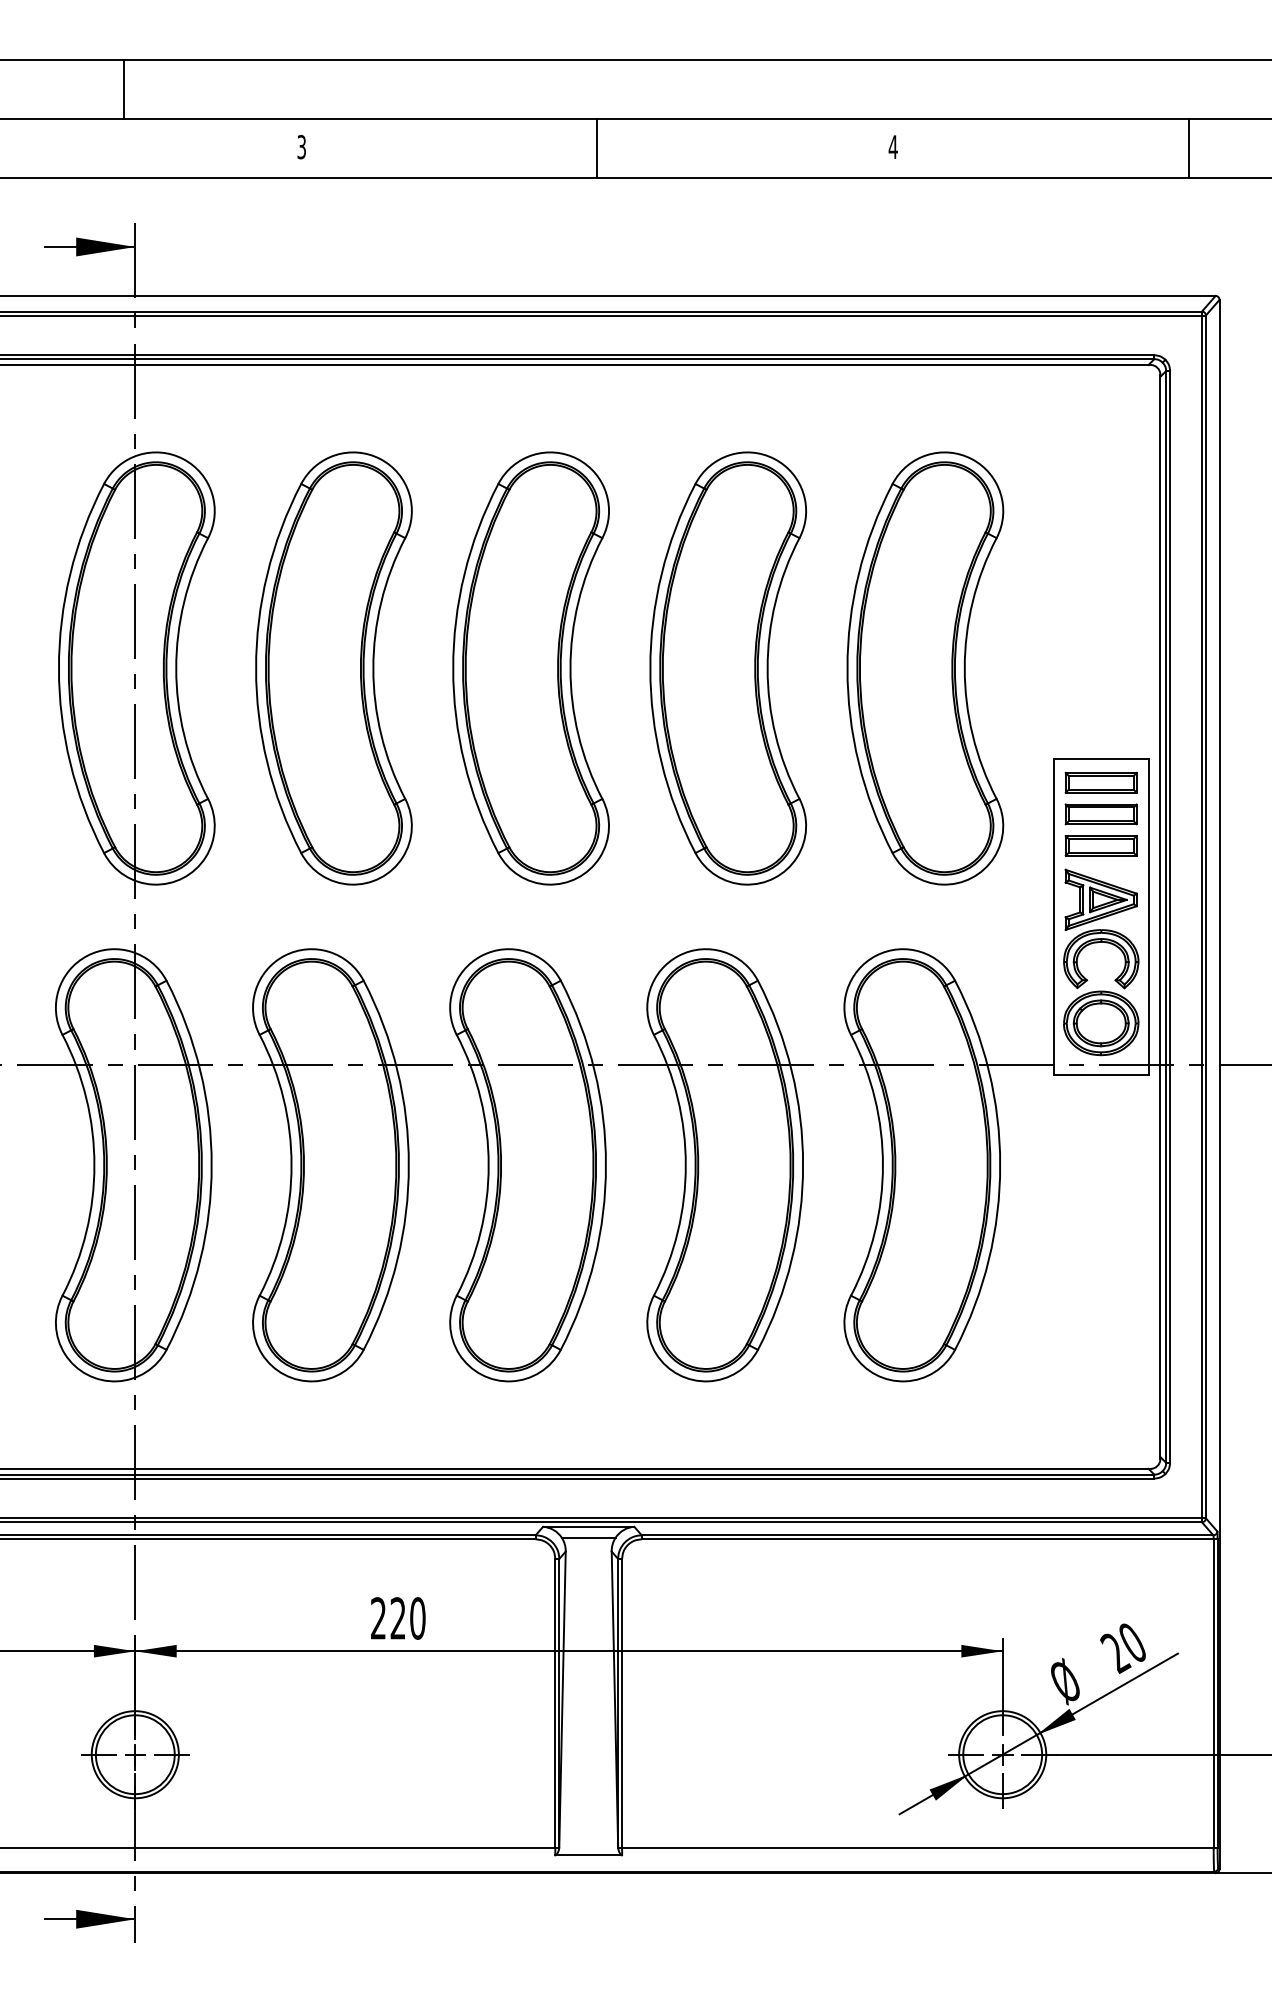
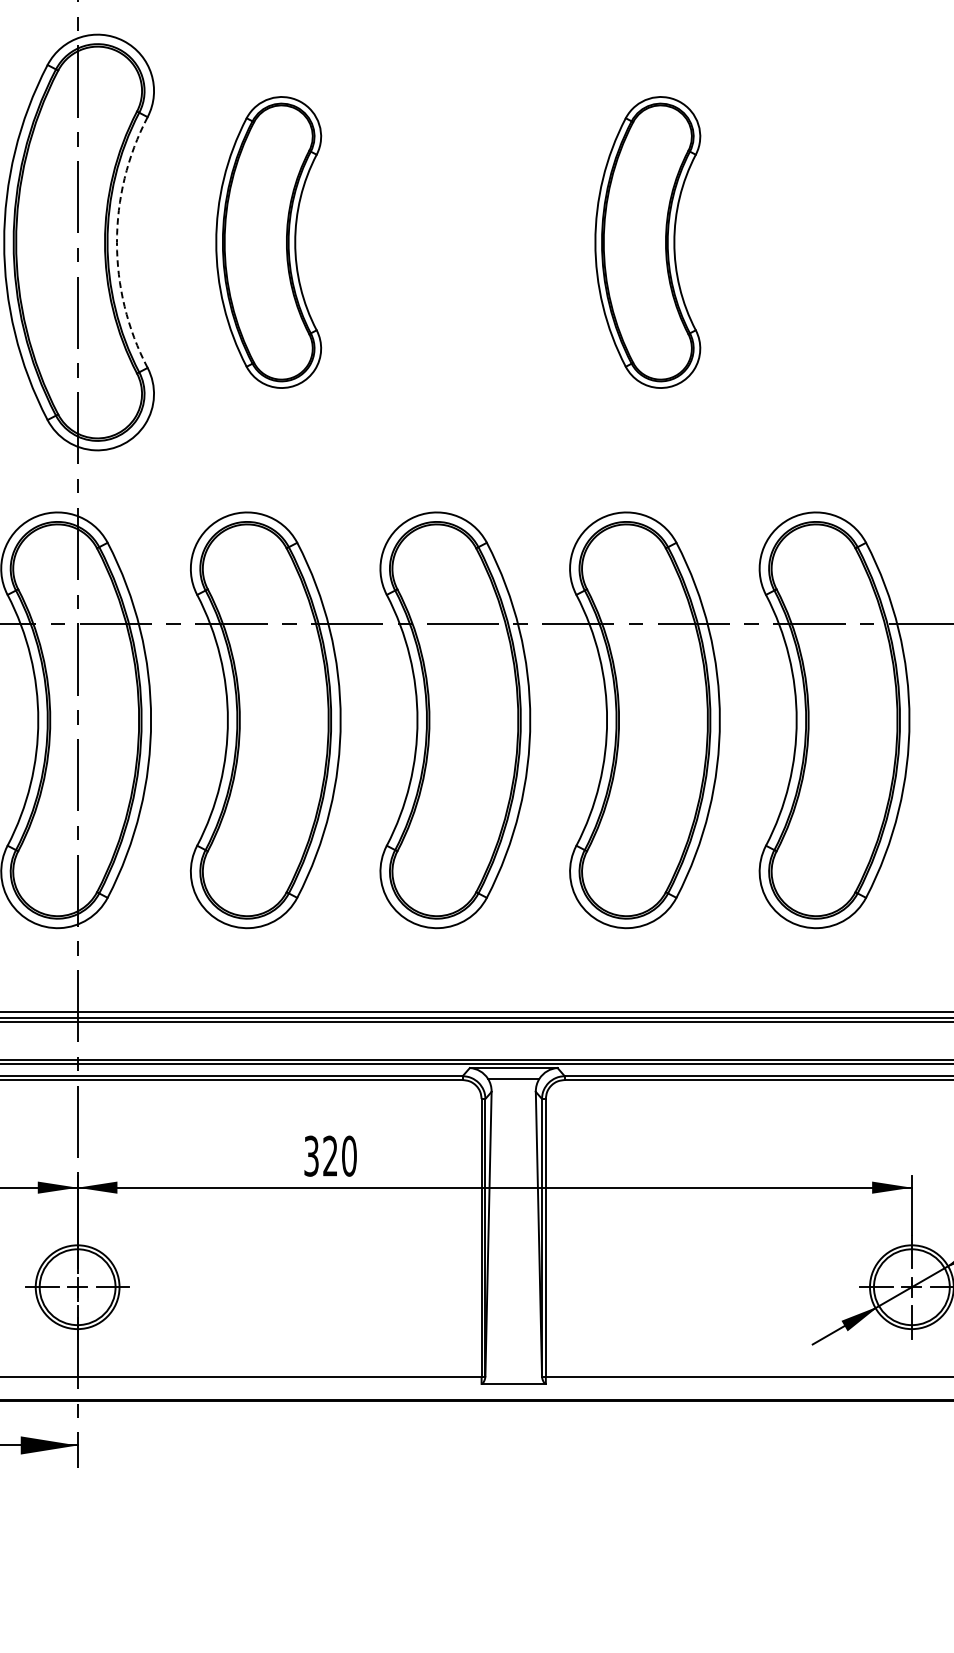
arc: (176, 668) -> (117, 242), solid -> dashed
part: (333, 668) -> (268, 242), size x0.7
part: (530, 668) -> (457, 242), removed
part: (727, 668) -> (647, 242), size x0.7
part: (925, 668) -> (837, 242), removed
text: (378, 1618) -> (311, 1156), 220 -> 320

